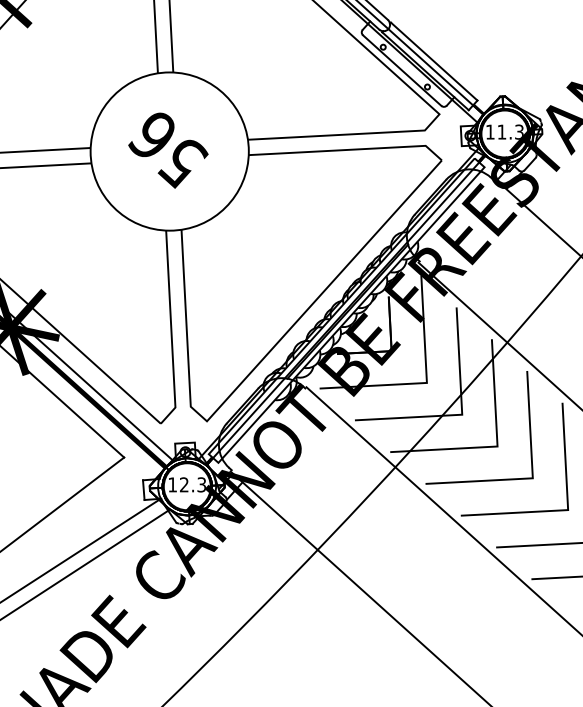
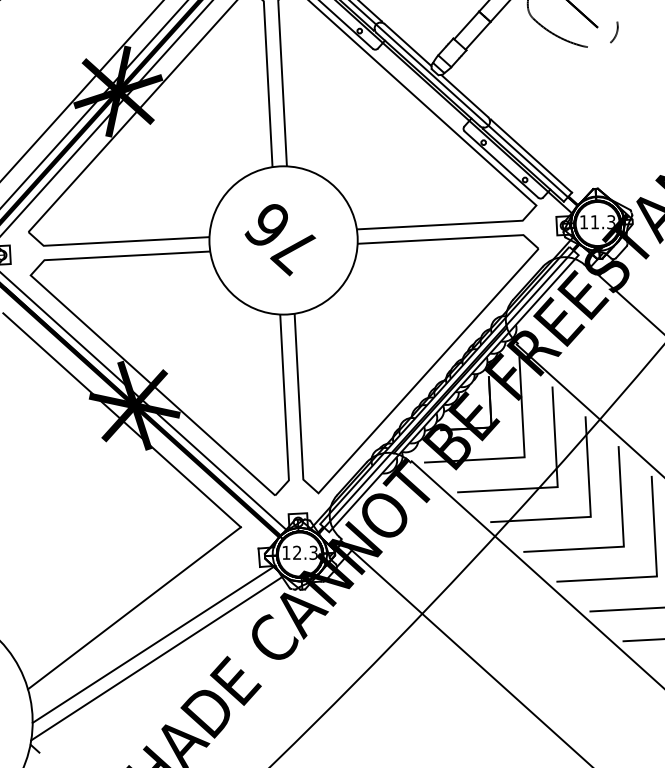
text: (181, 164) -> (294, 252), 56 -> 76

